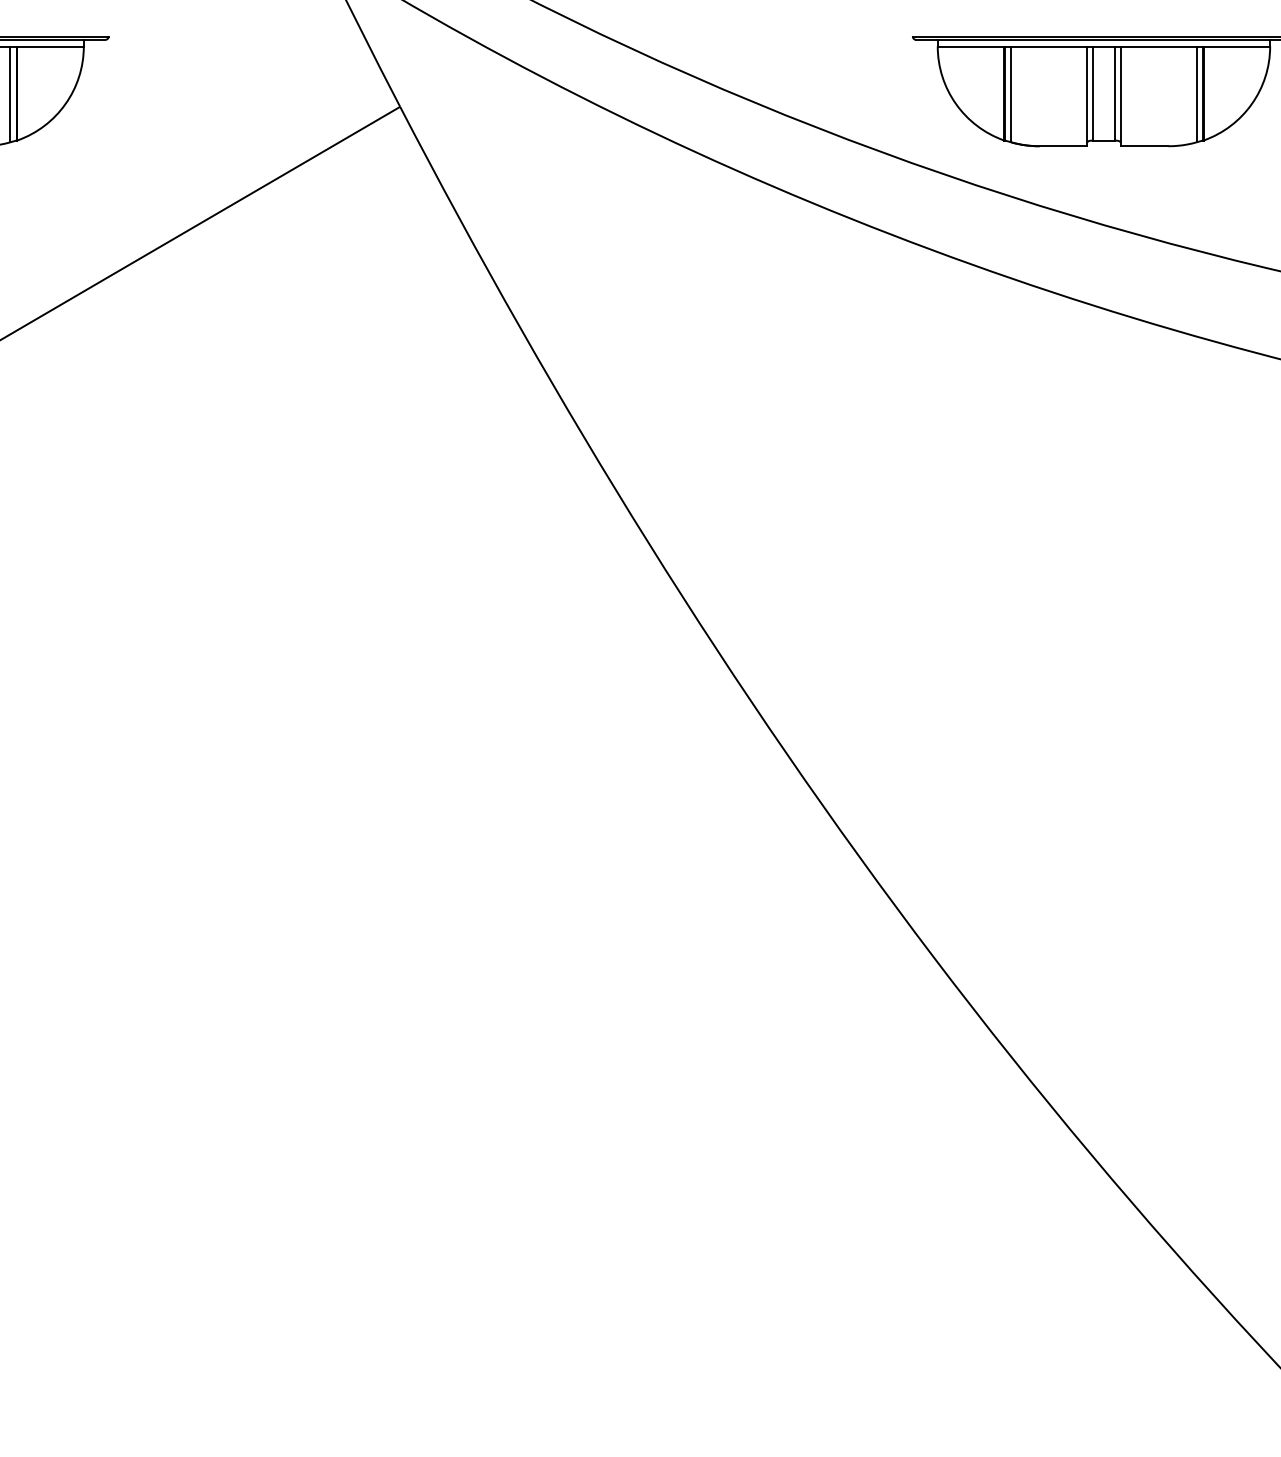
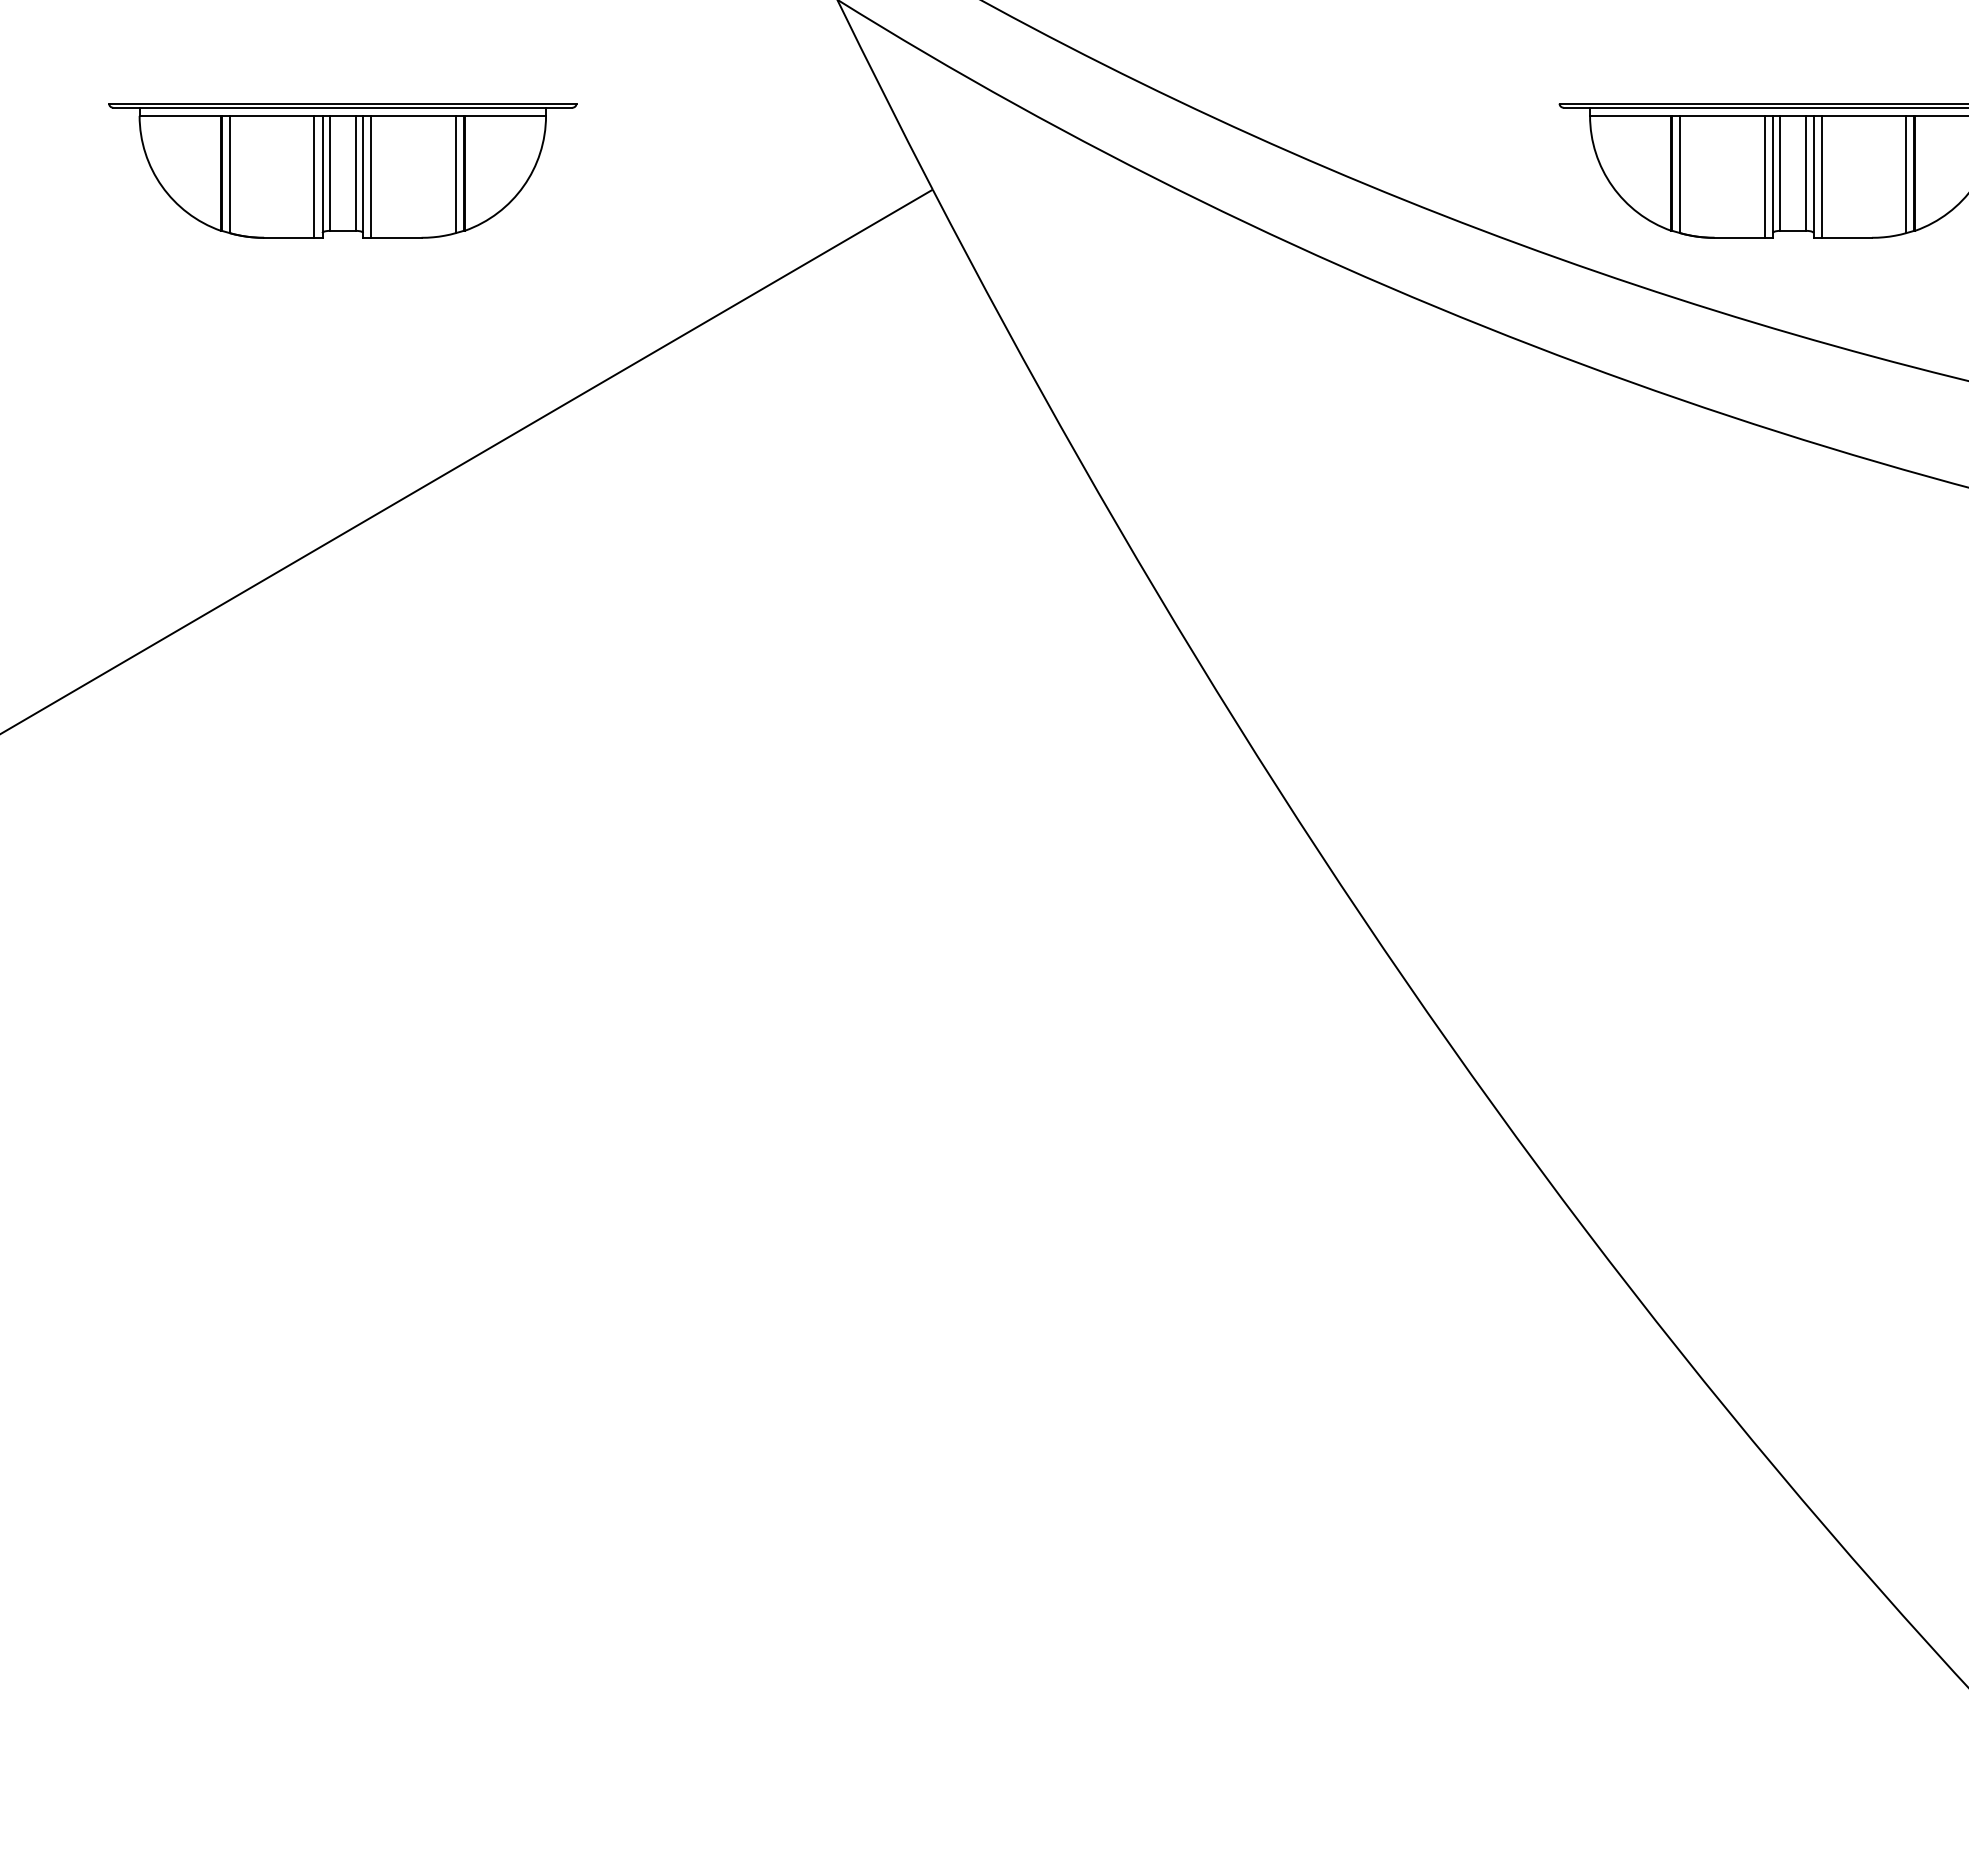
line: (1080, 96) -> (1764, 176), added
line: (1127, 96) -> (1821, 176), added

